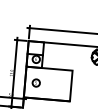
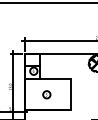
part: (35, 82) -> (46, 94), moved

